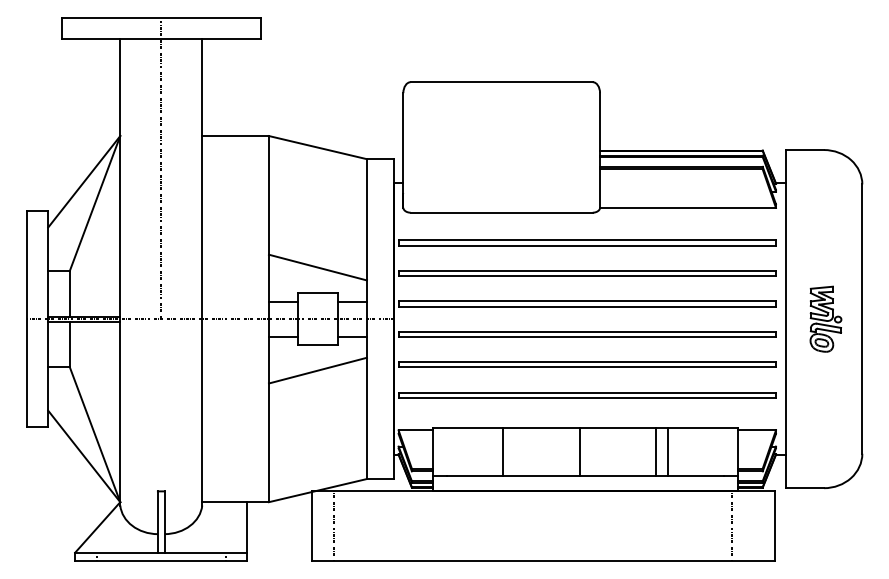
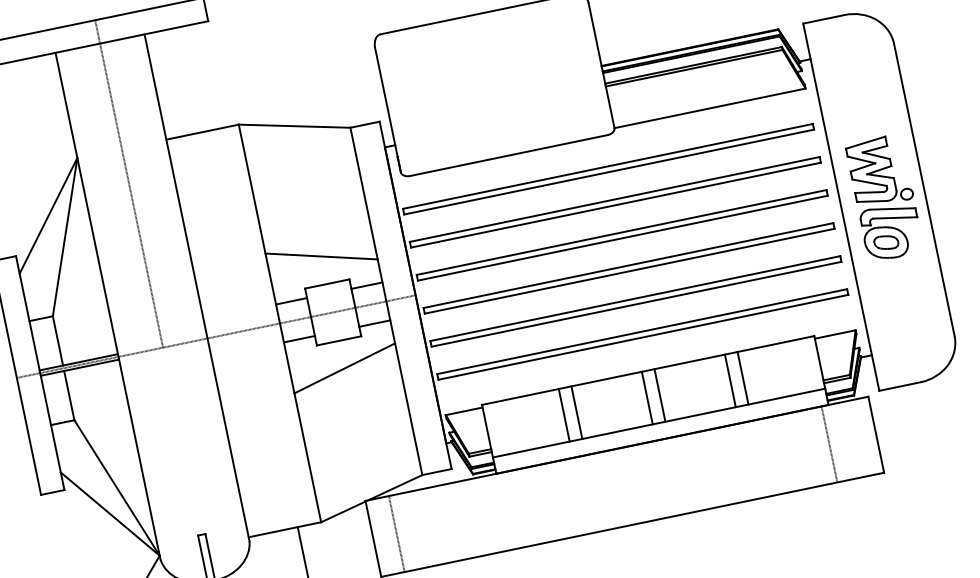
part: (825, 319) -> (884, 198), size x1.67
line: (514, 451) -> (576, 412), added
line: (591, 451) -> (660, 394), added

